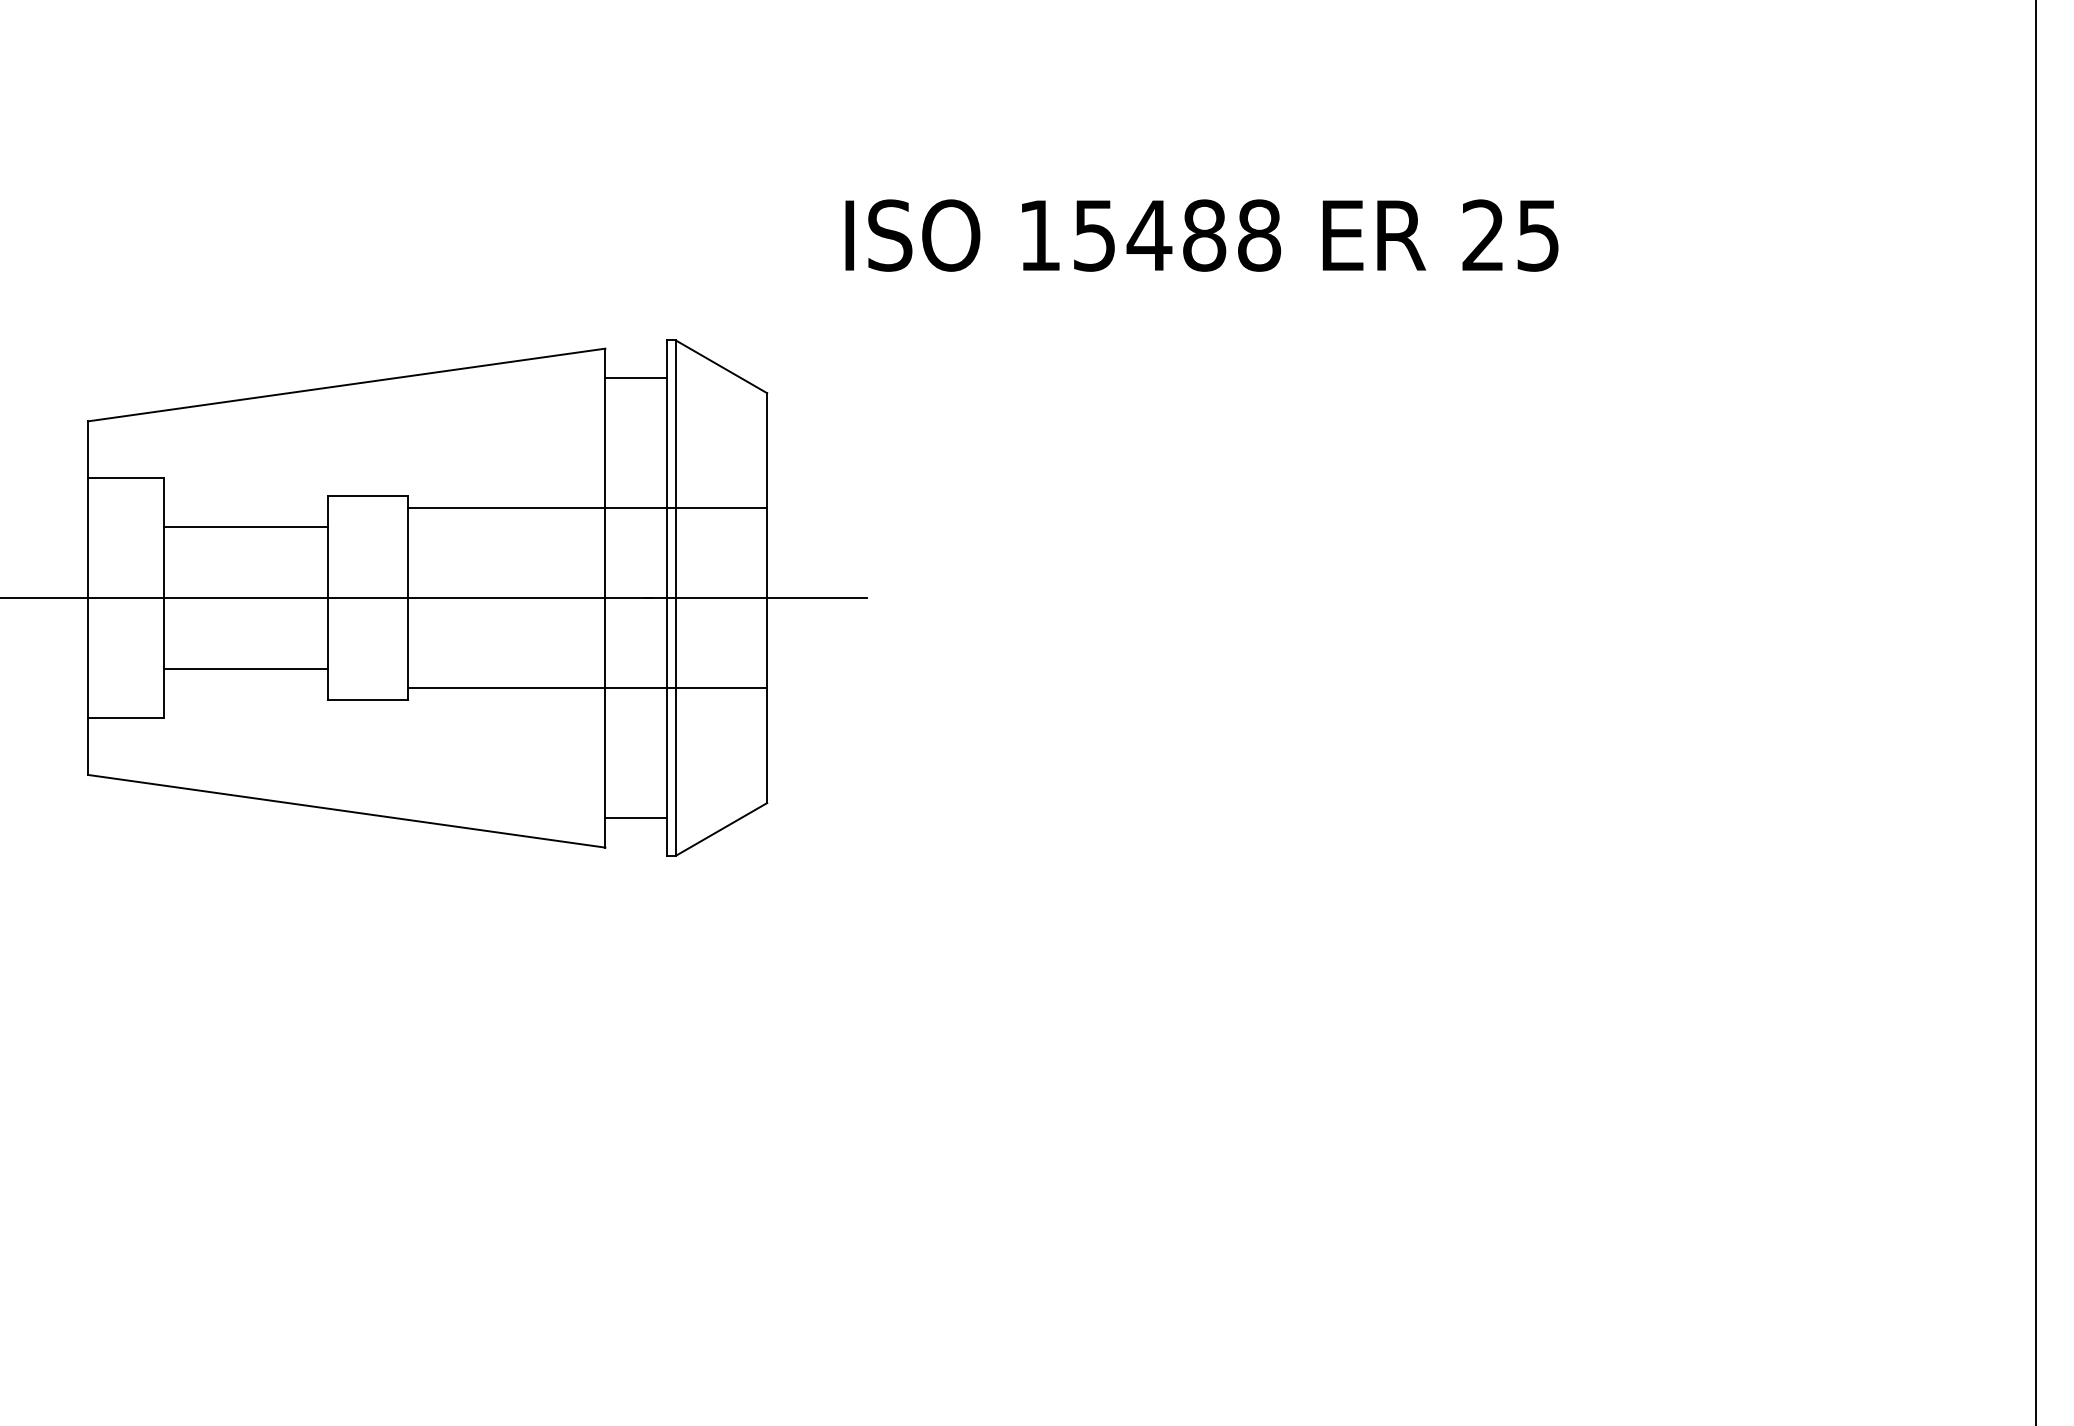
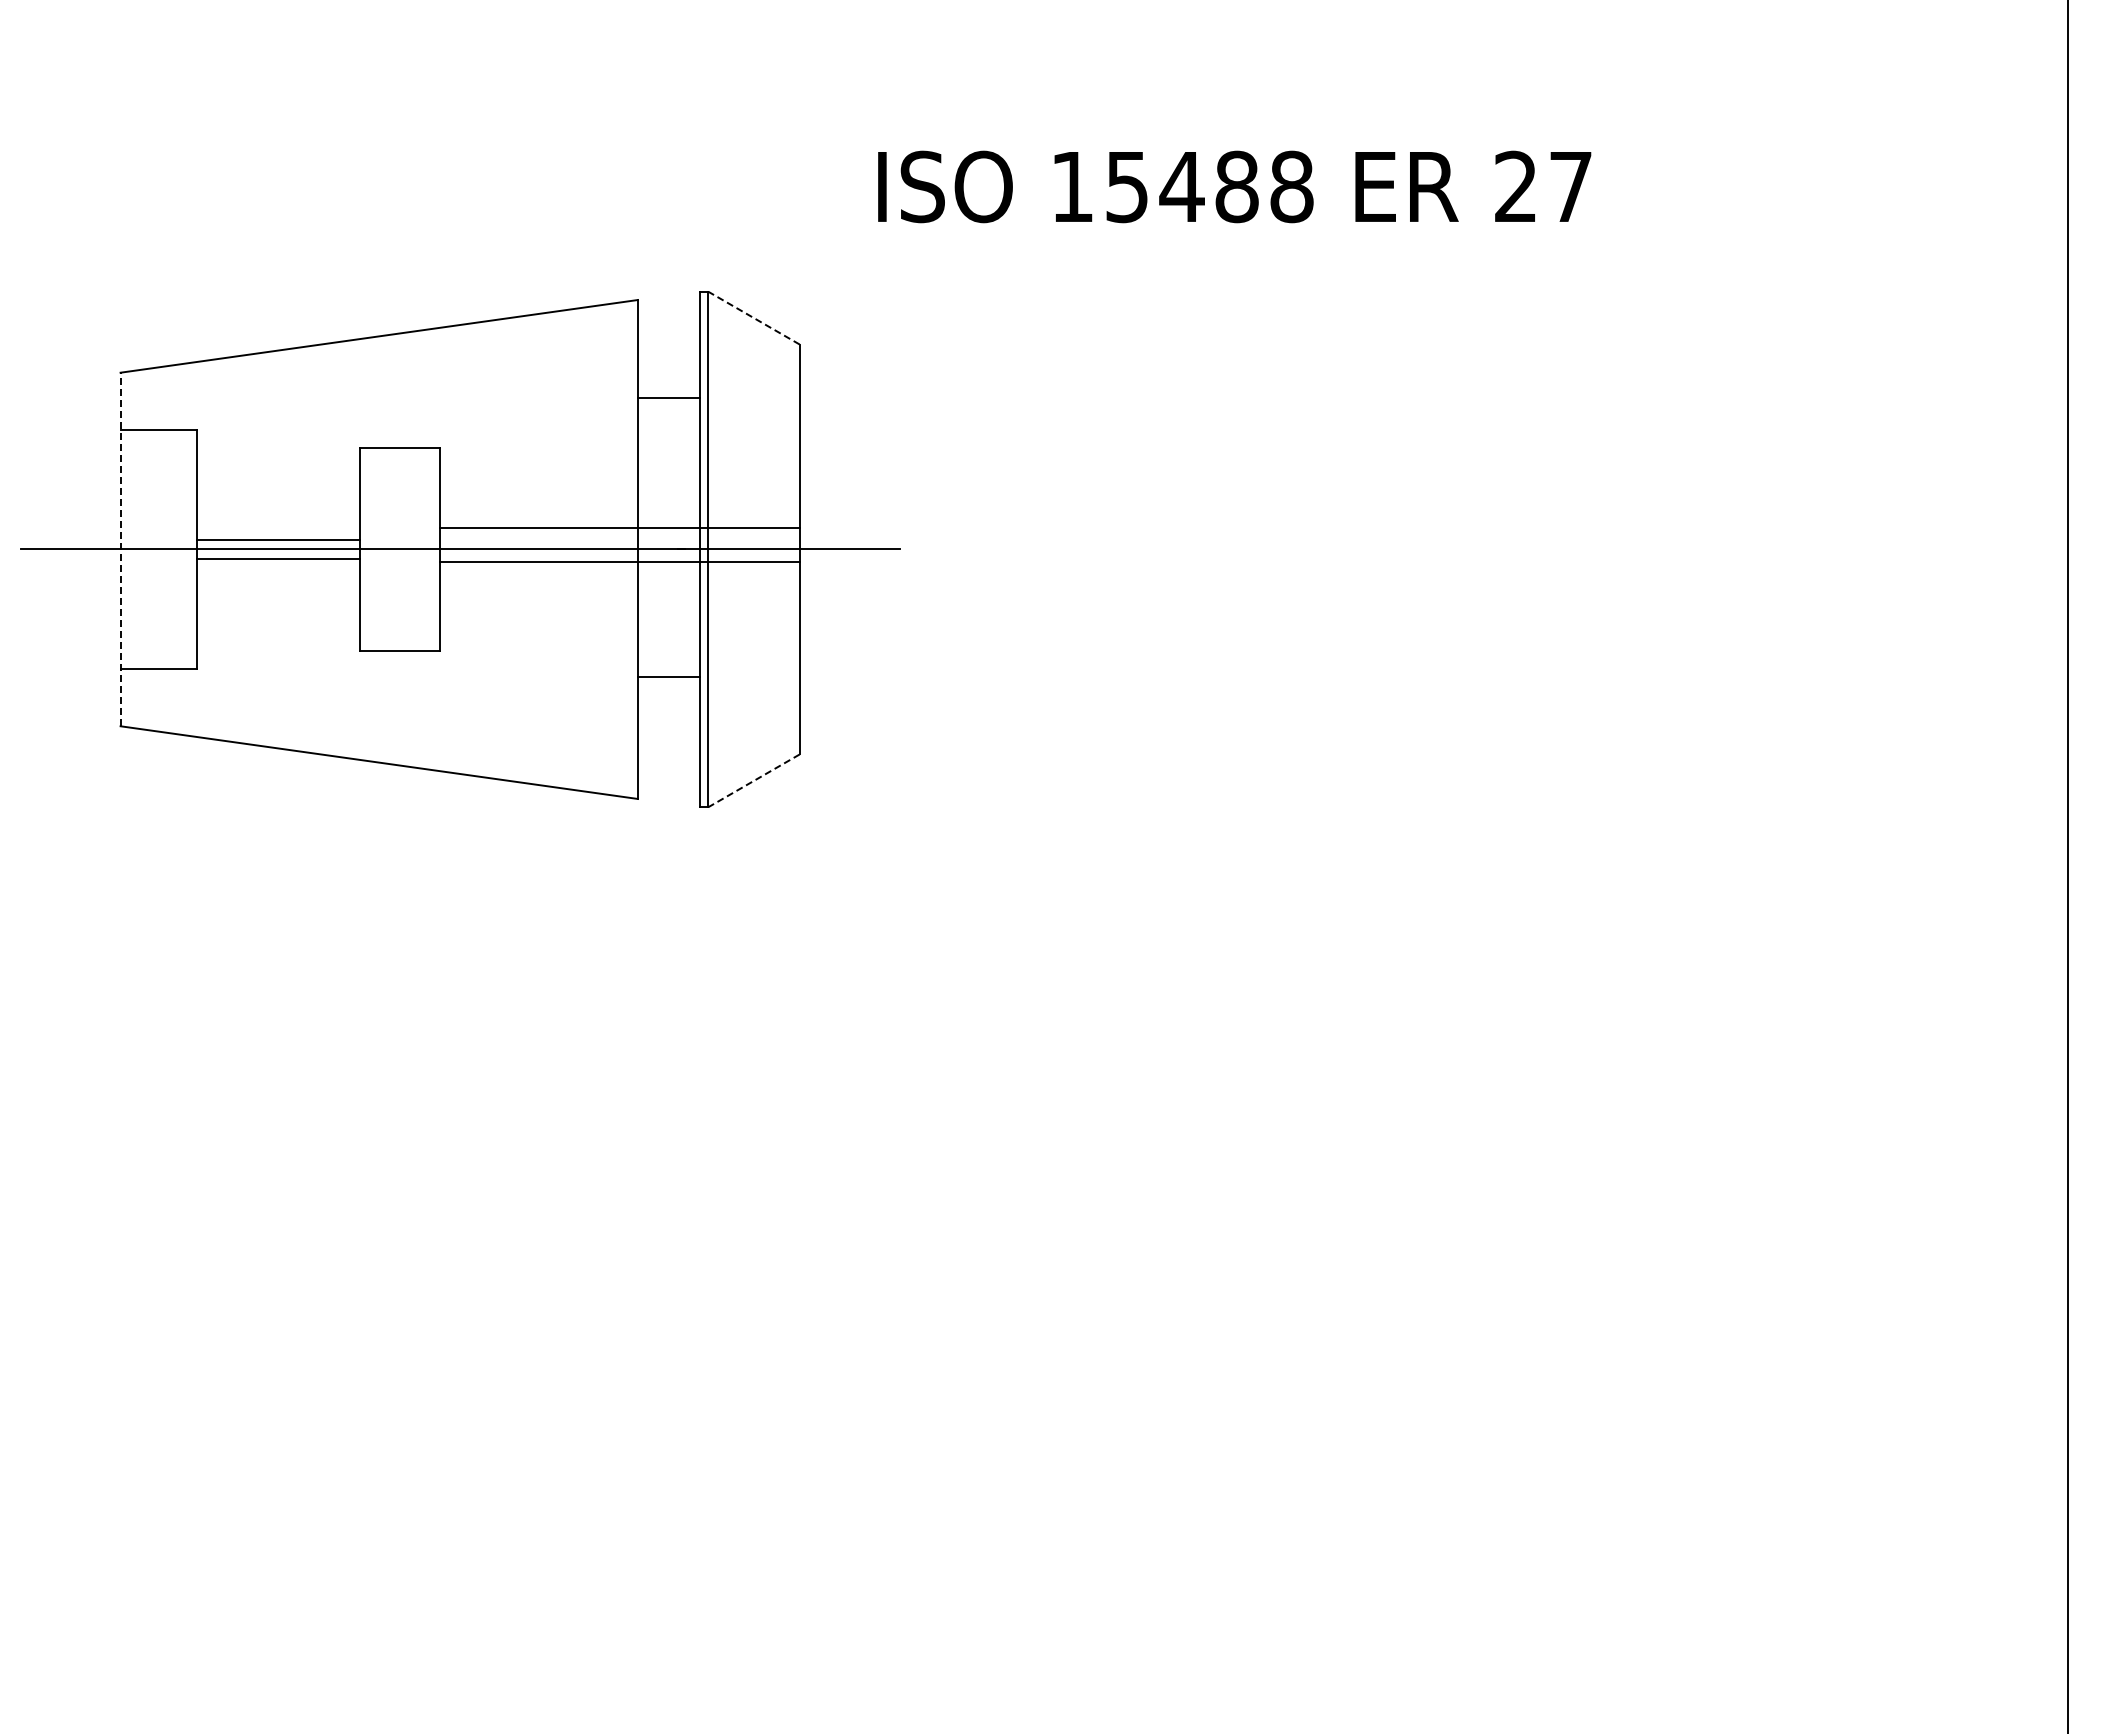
text: (1537, 236) -> (1570, 187), 25 -> 27
line: (721, 367) -> (754, 318), solid -> dashed
line: (635, 378) -> (668, 397), moved
line: (586, 508) -> (619, 527), moved
line: (245, 527) -> (278, 539), moved
line: (87, 598) -> (120, 549), solid -> dashed
line: (245, 669) -> (278, 559), moved
line: (586, 688) -> (619, 562), moved
line: (635, 818) -> (668, 677), moved
line: (721, 829) -> (754, 780), solid -> dashed

